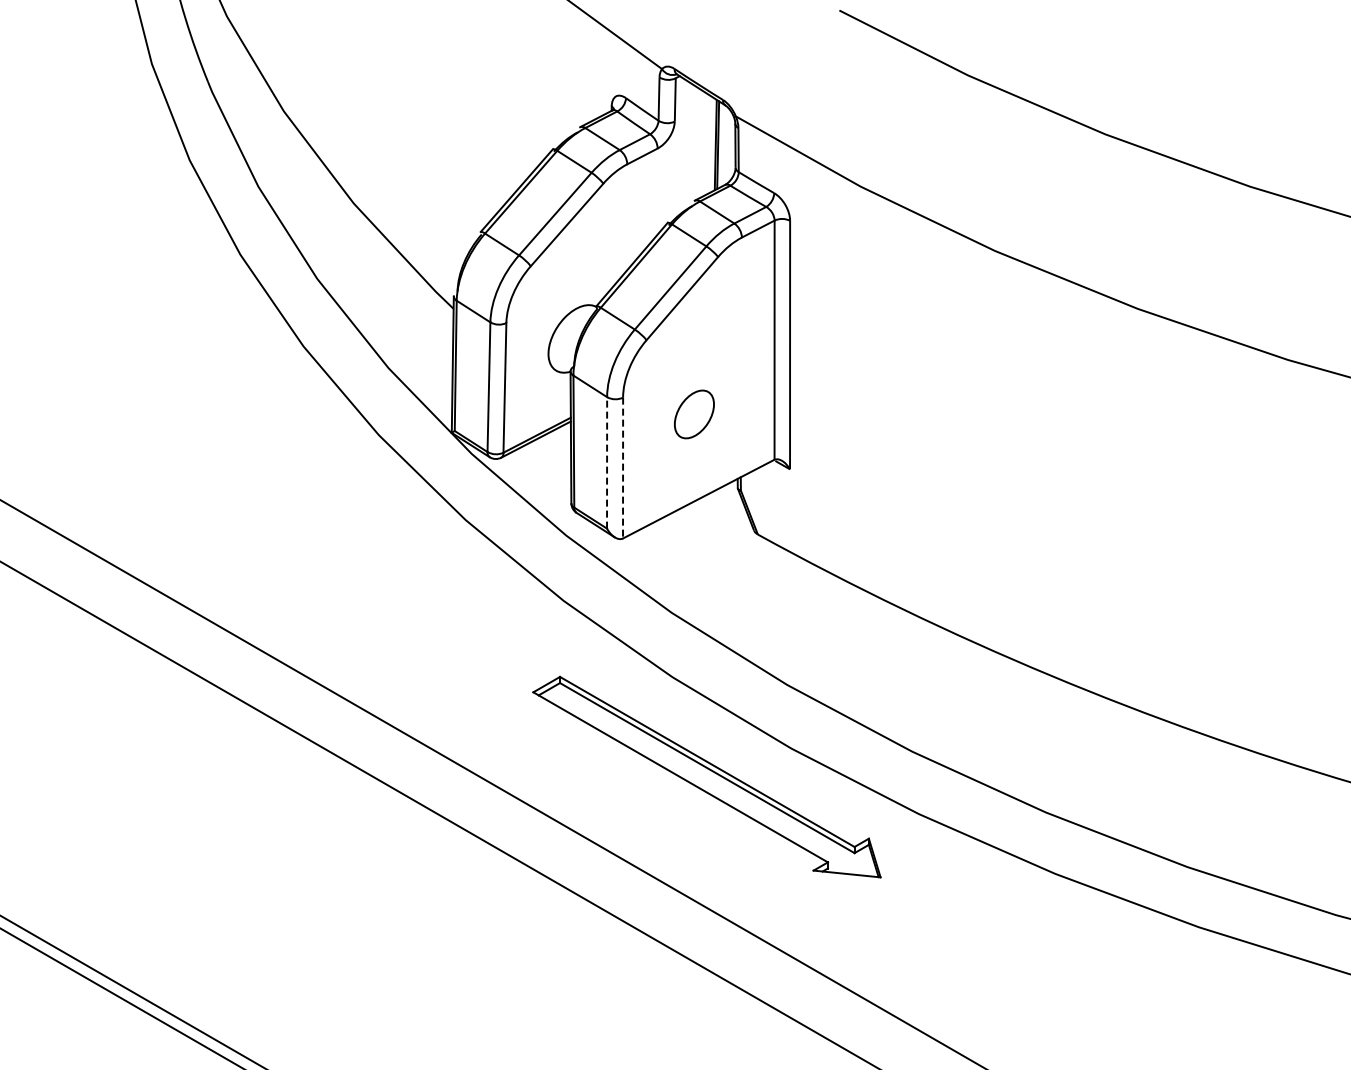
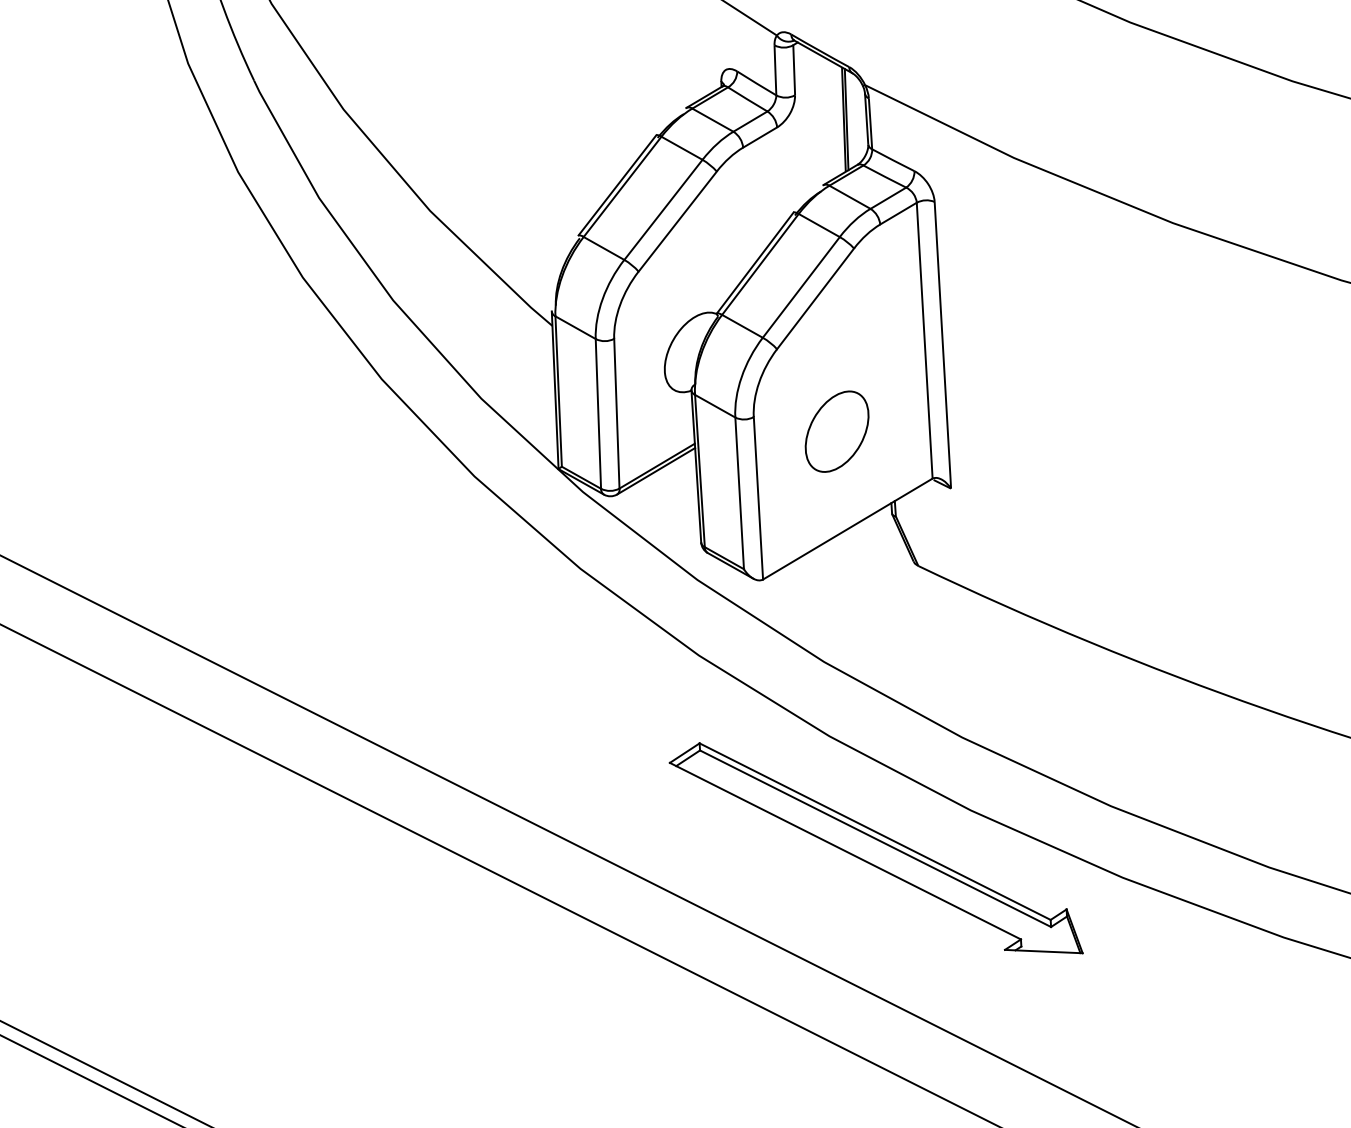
part: (694, 414) -> (837, 431), size x1.43
line: (607, 462) -> (740, 492), dashed -> solid
line: (623, 468) -> (758, 498), dashed -> solid

